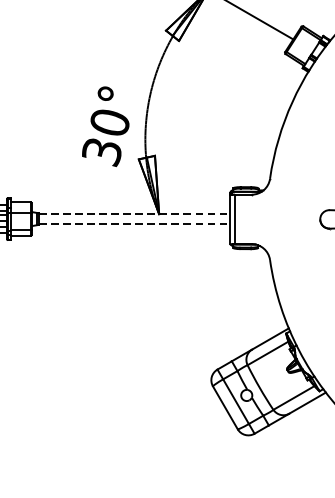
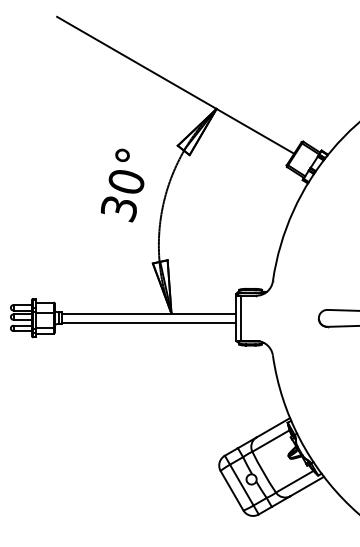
text: (105, 126) -> (122, 185), moved
line: (135, 214) -> (149, 313), dashed -> solid
line: (135, 223) -> (149, 322), dashed -> solid

